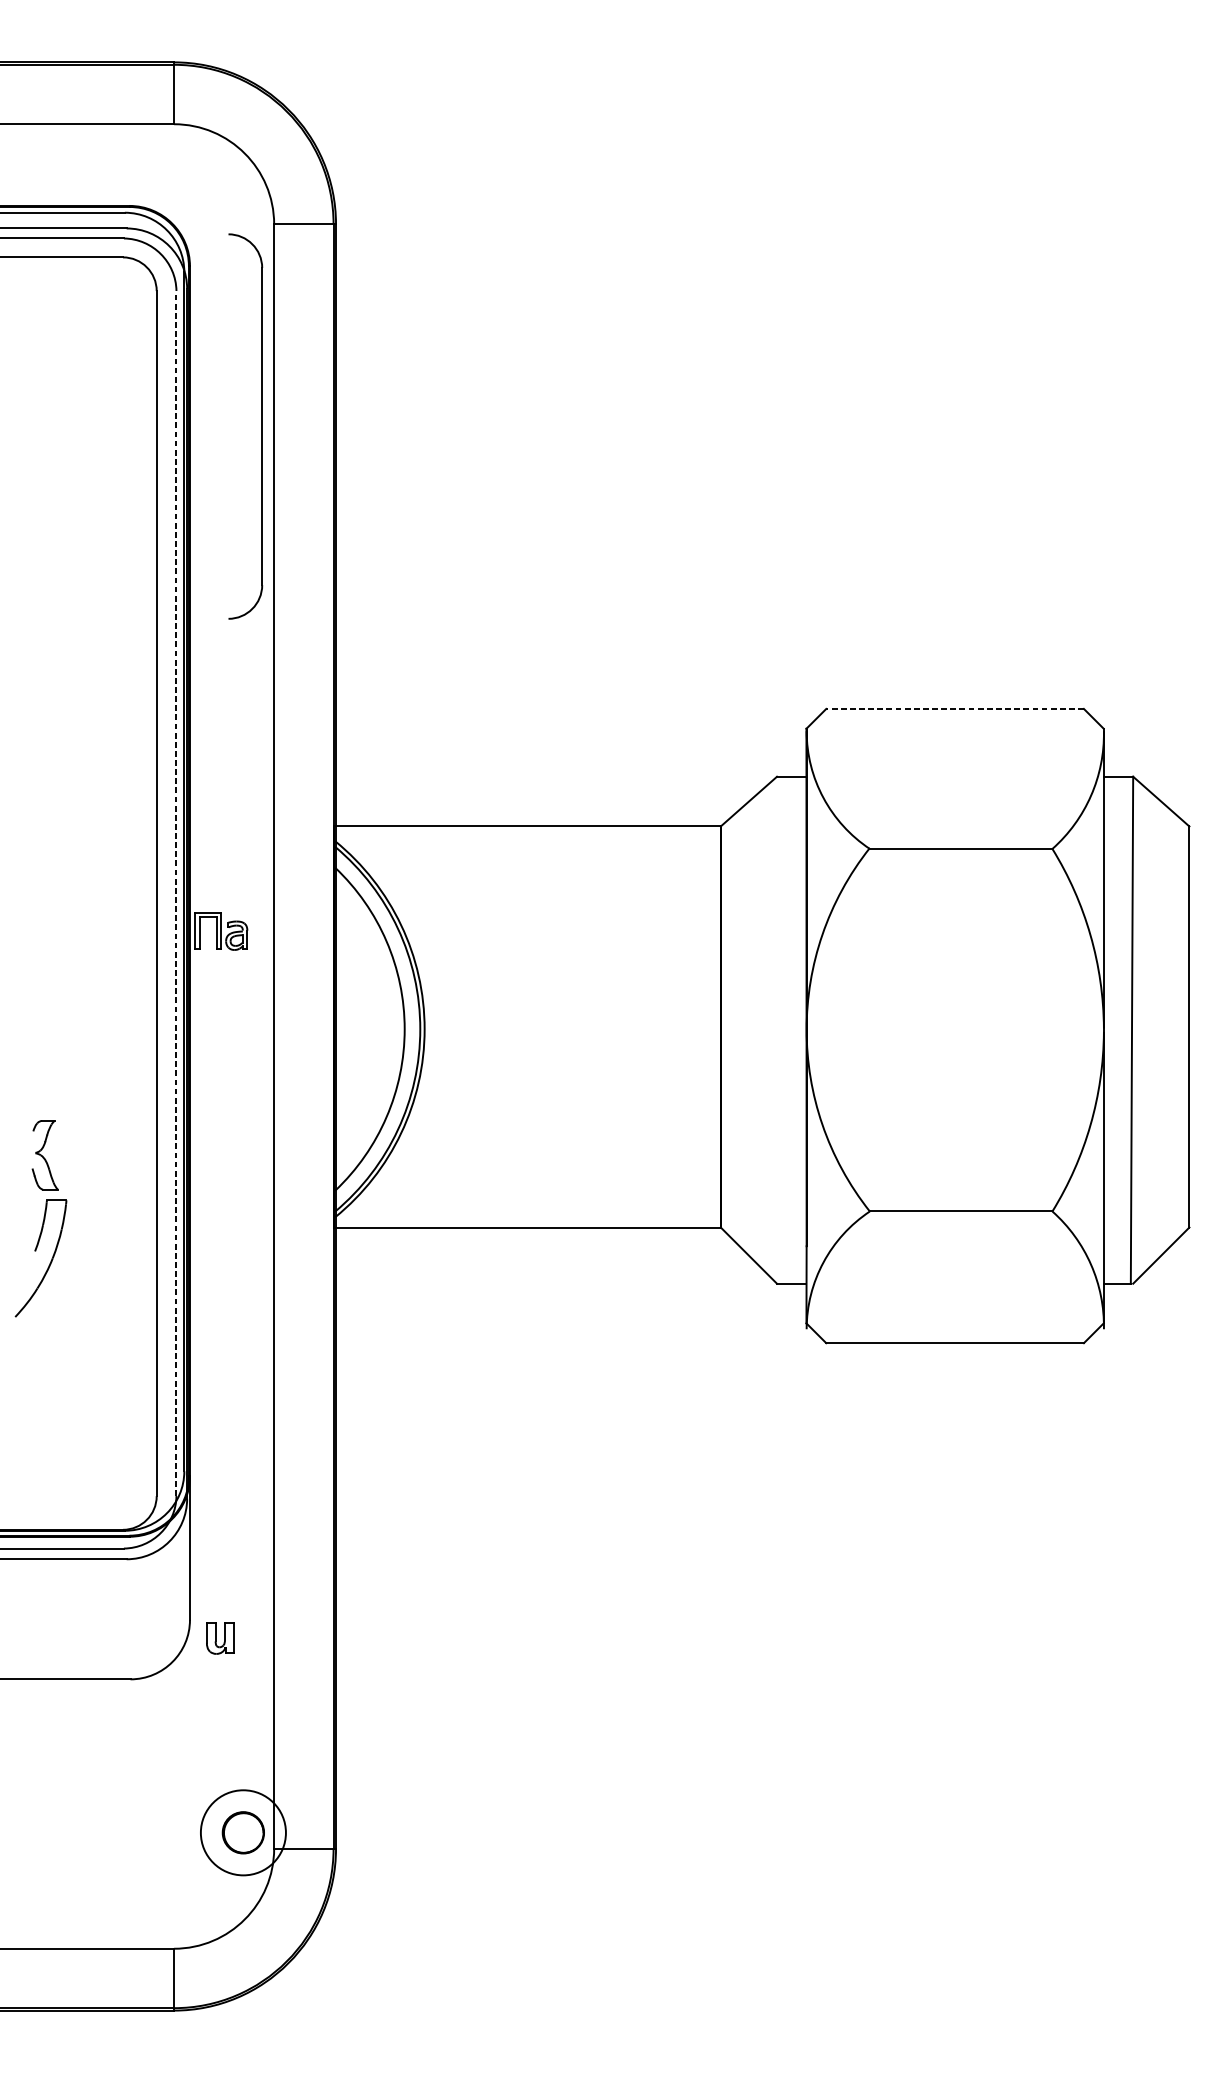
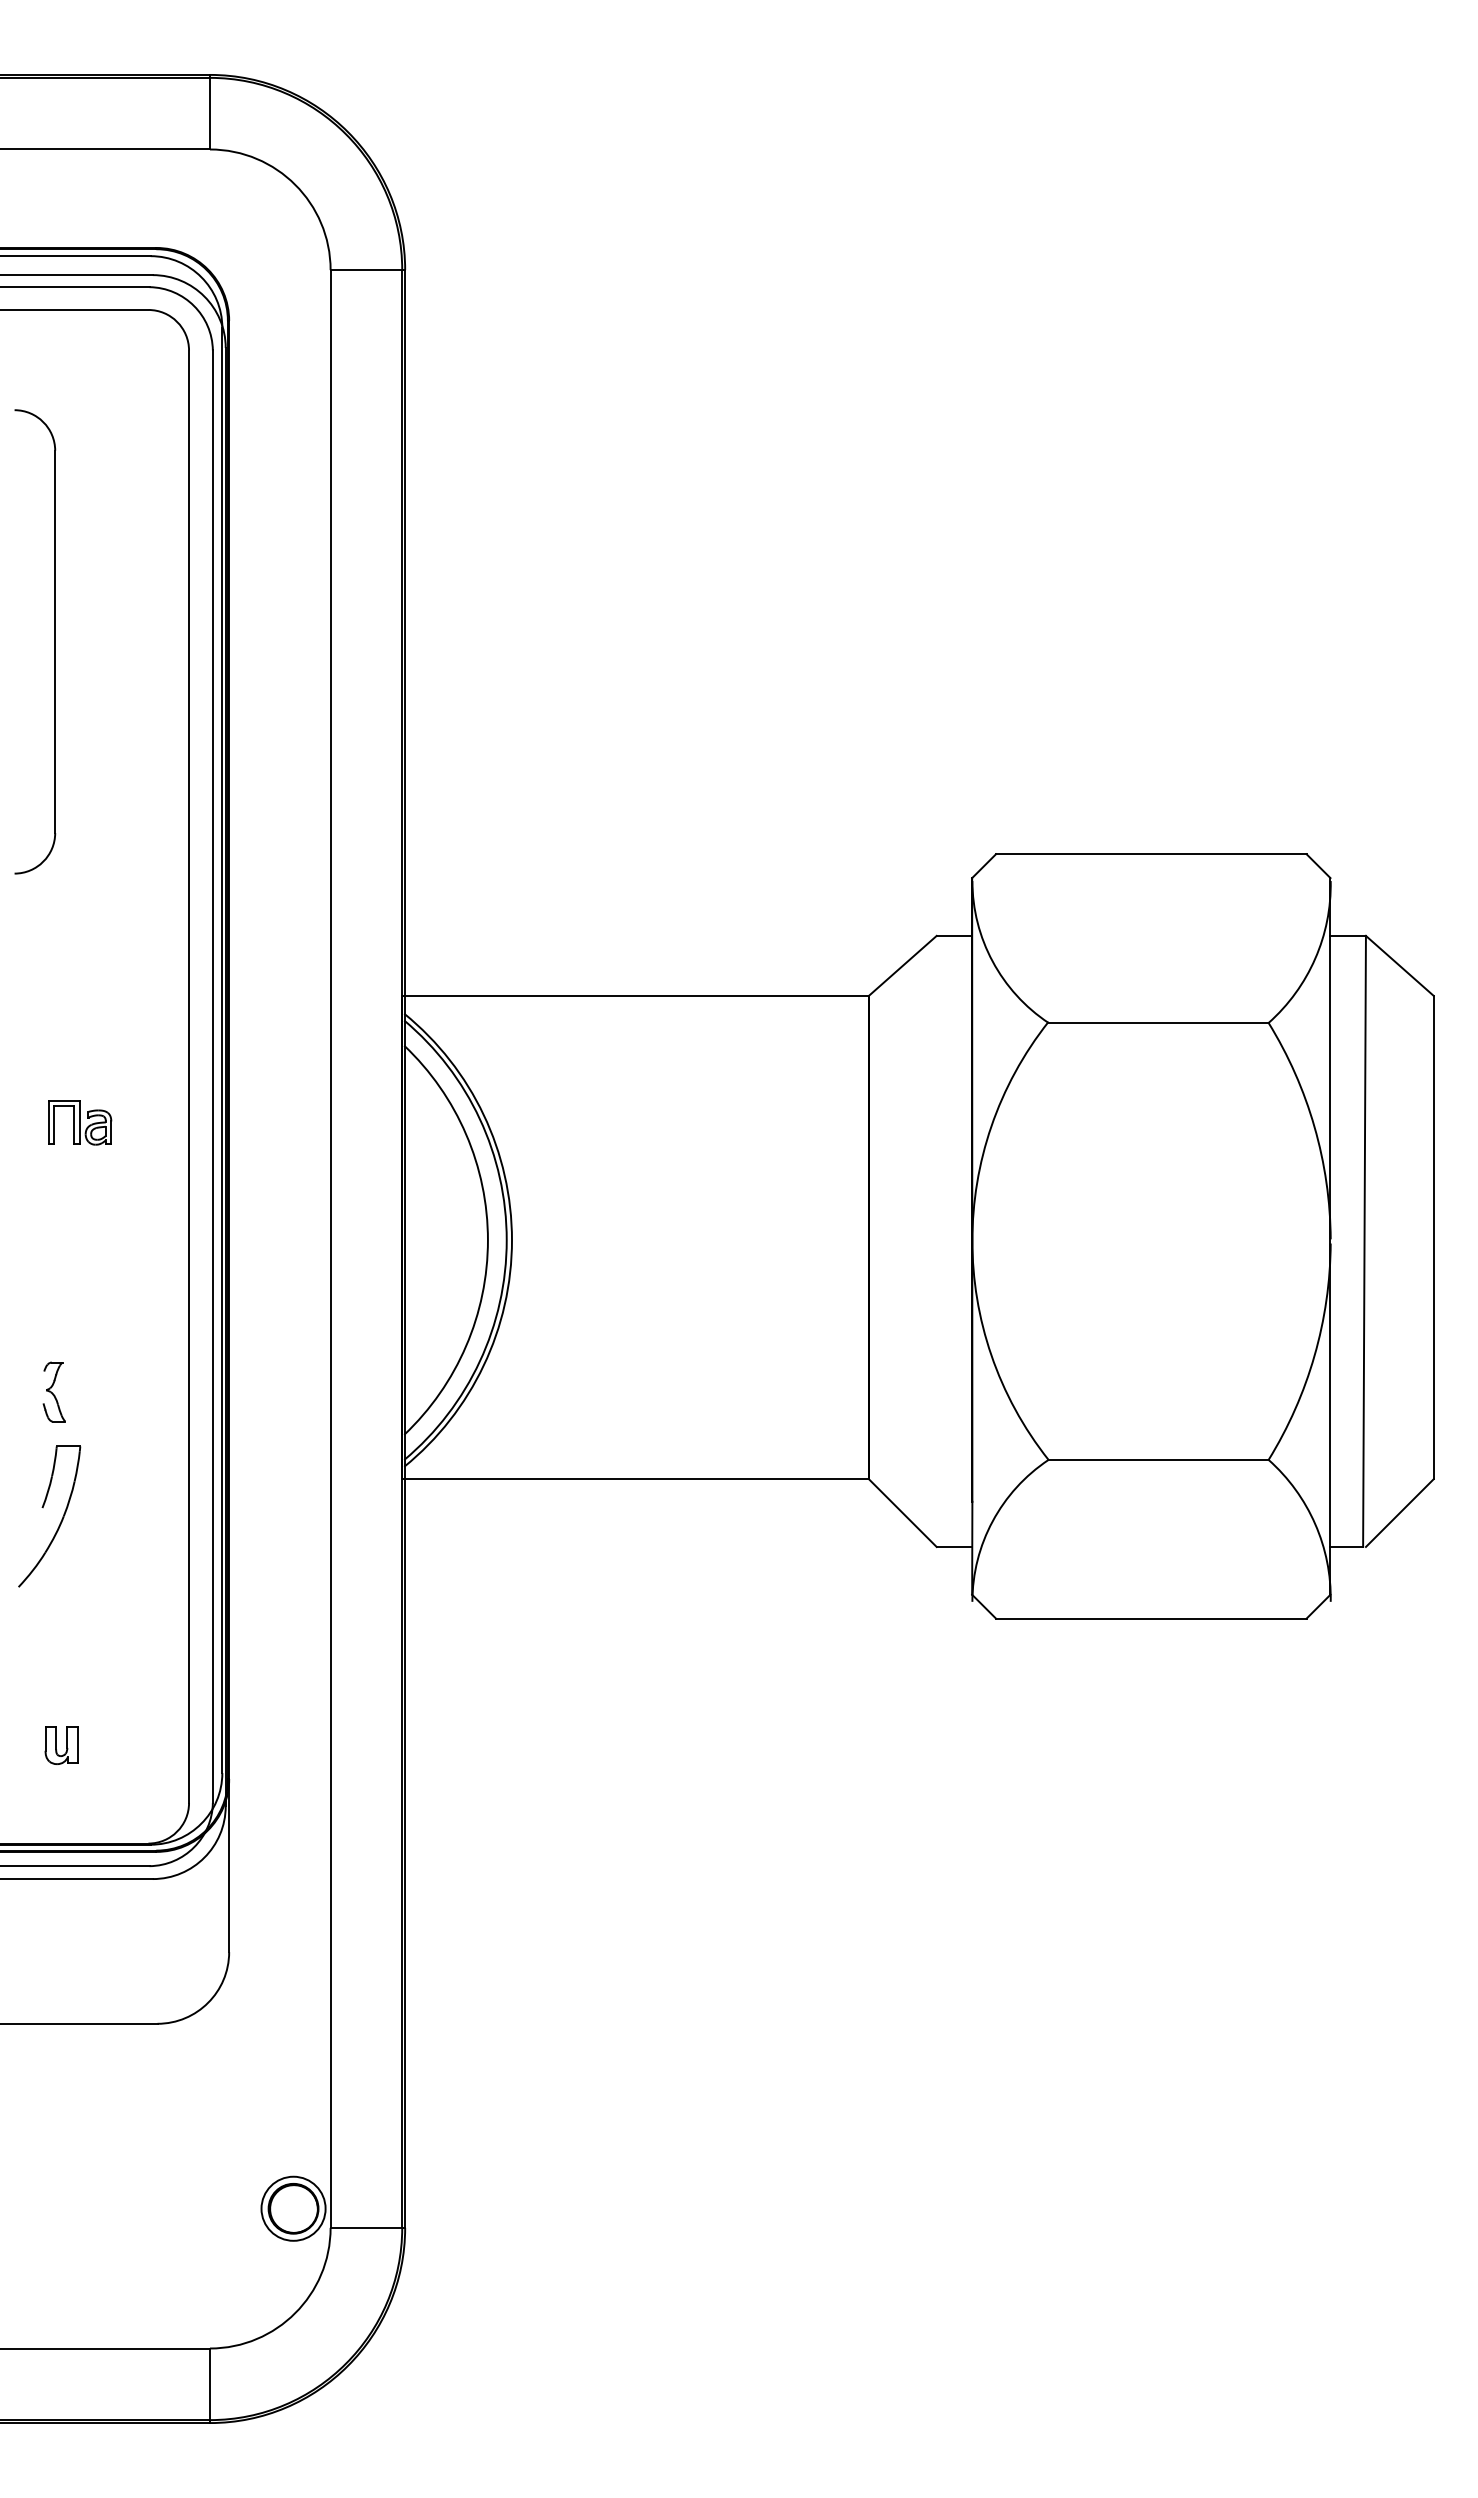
part: (261, 426) -> (54, 641), moved
line: (954, 709) -> (1150, 854), dashed -> solid
line: (176, 893) -> (212, 1076), dashed -> solid
part: (221, 931) -> (80, 1122), moved
part: (44, 1154) -> (53, 1391), size x0.71
part: (220, 1638) -> (61, 1745), moved
circle: (243, 1832) -> (293, 2208), size x0.62

